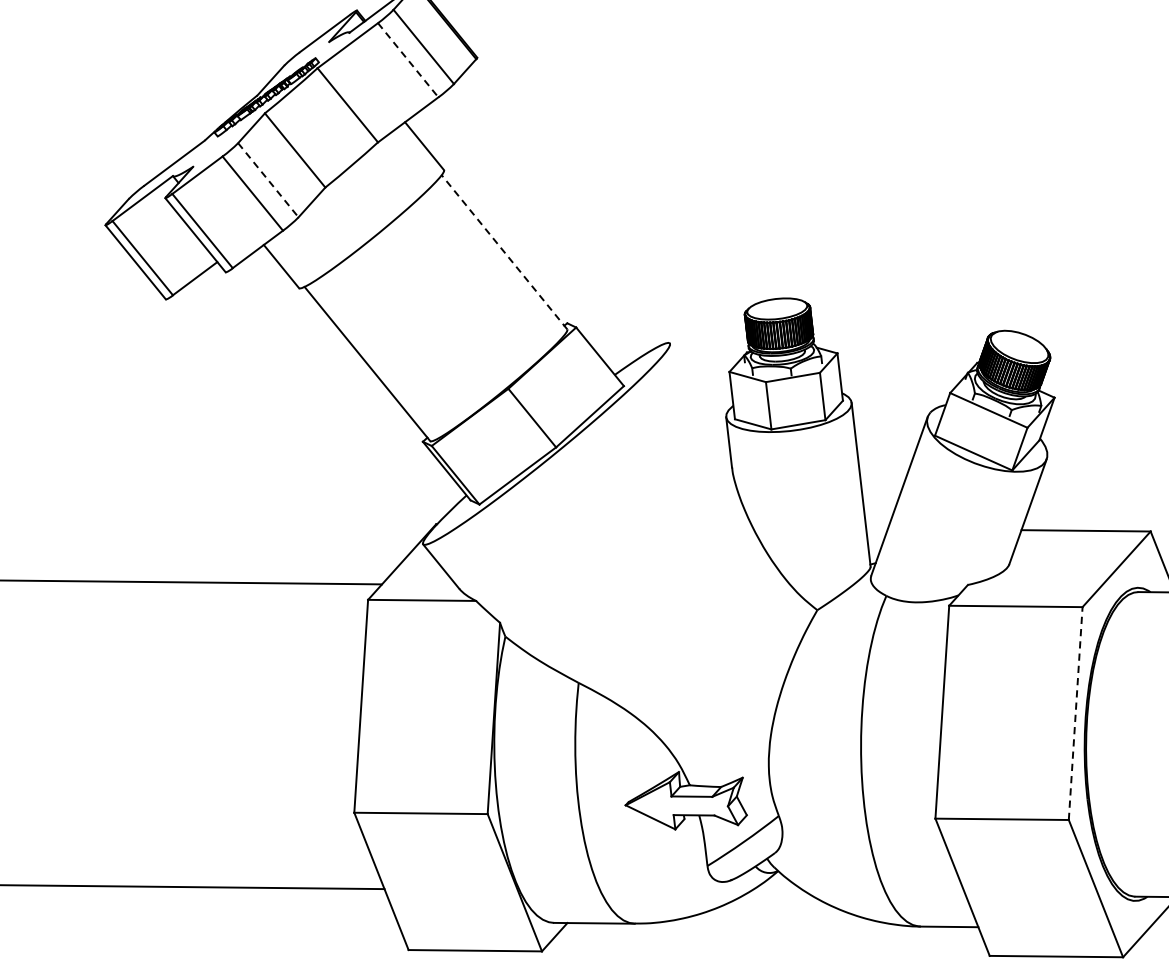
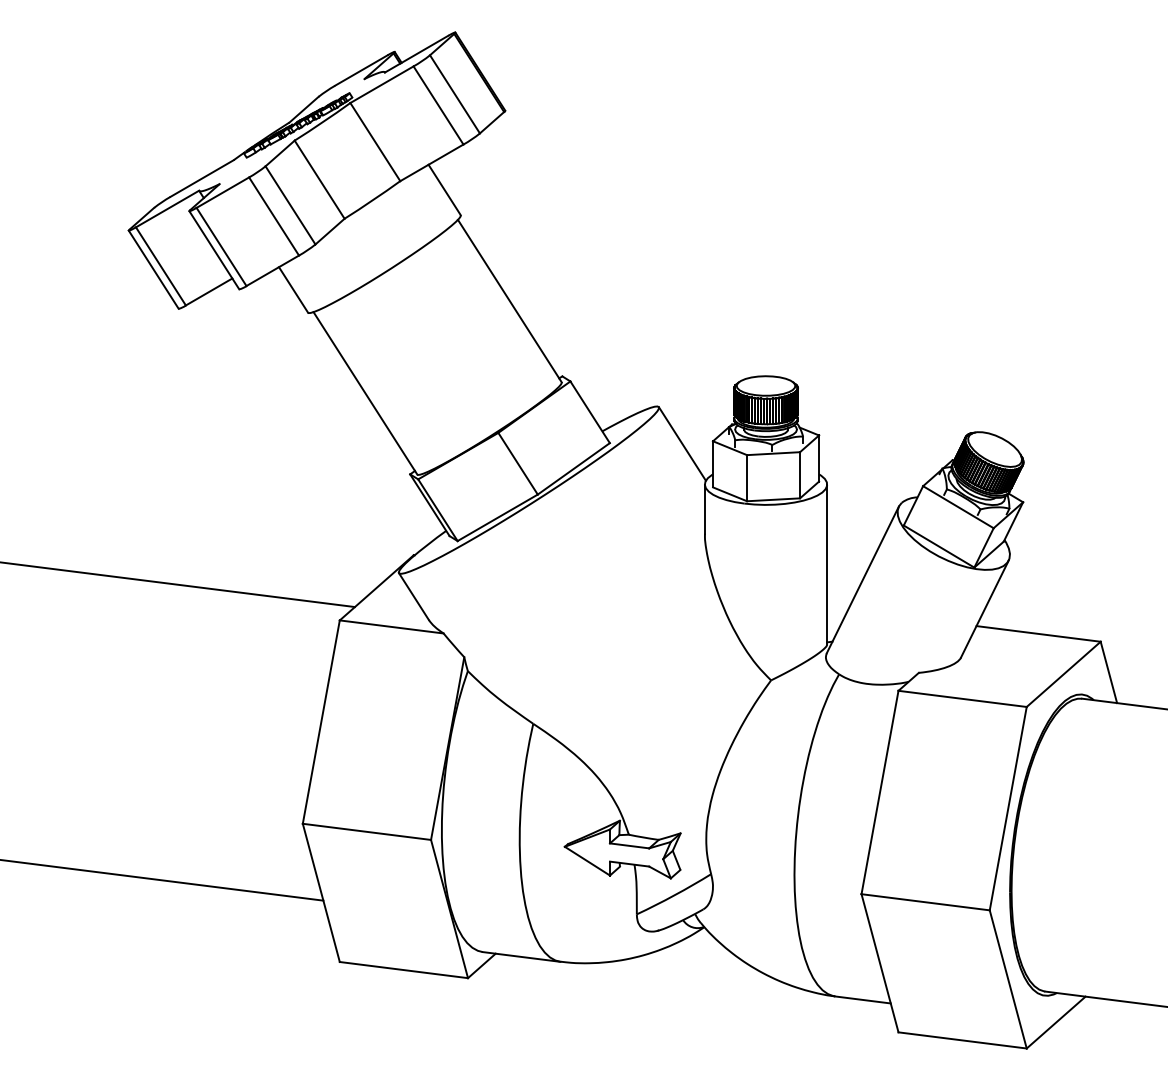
line: (408, 60) -> (438, 105), dashed -> solid
line: (268, 180) -> (290, 205), dashed -> solid
line: (504, 251) -> (509, 300), dashed -> solid
line: (697, 377) -> (681, 443), added
line: (1075, 713) -> (1008, 808), dashed -> solid

